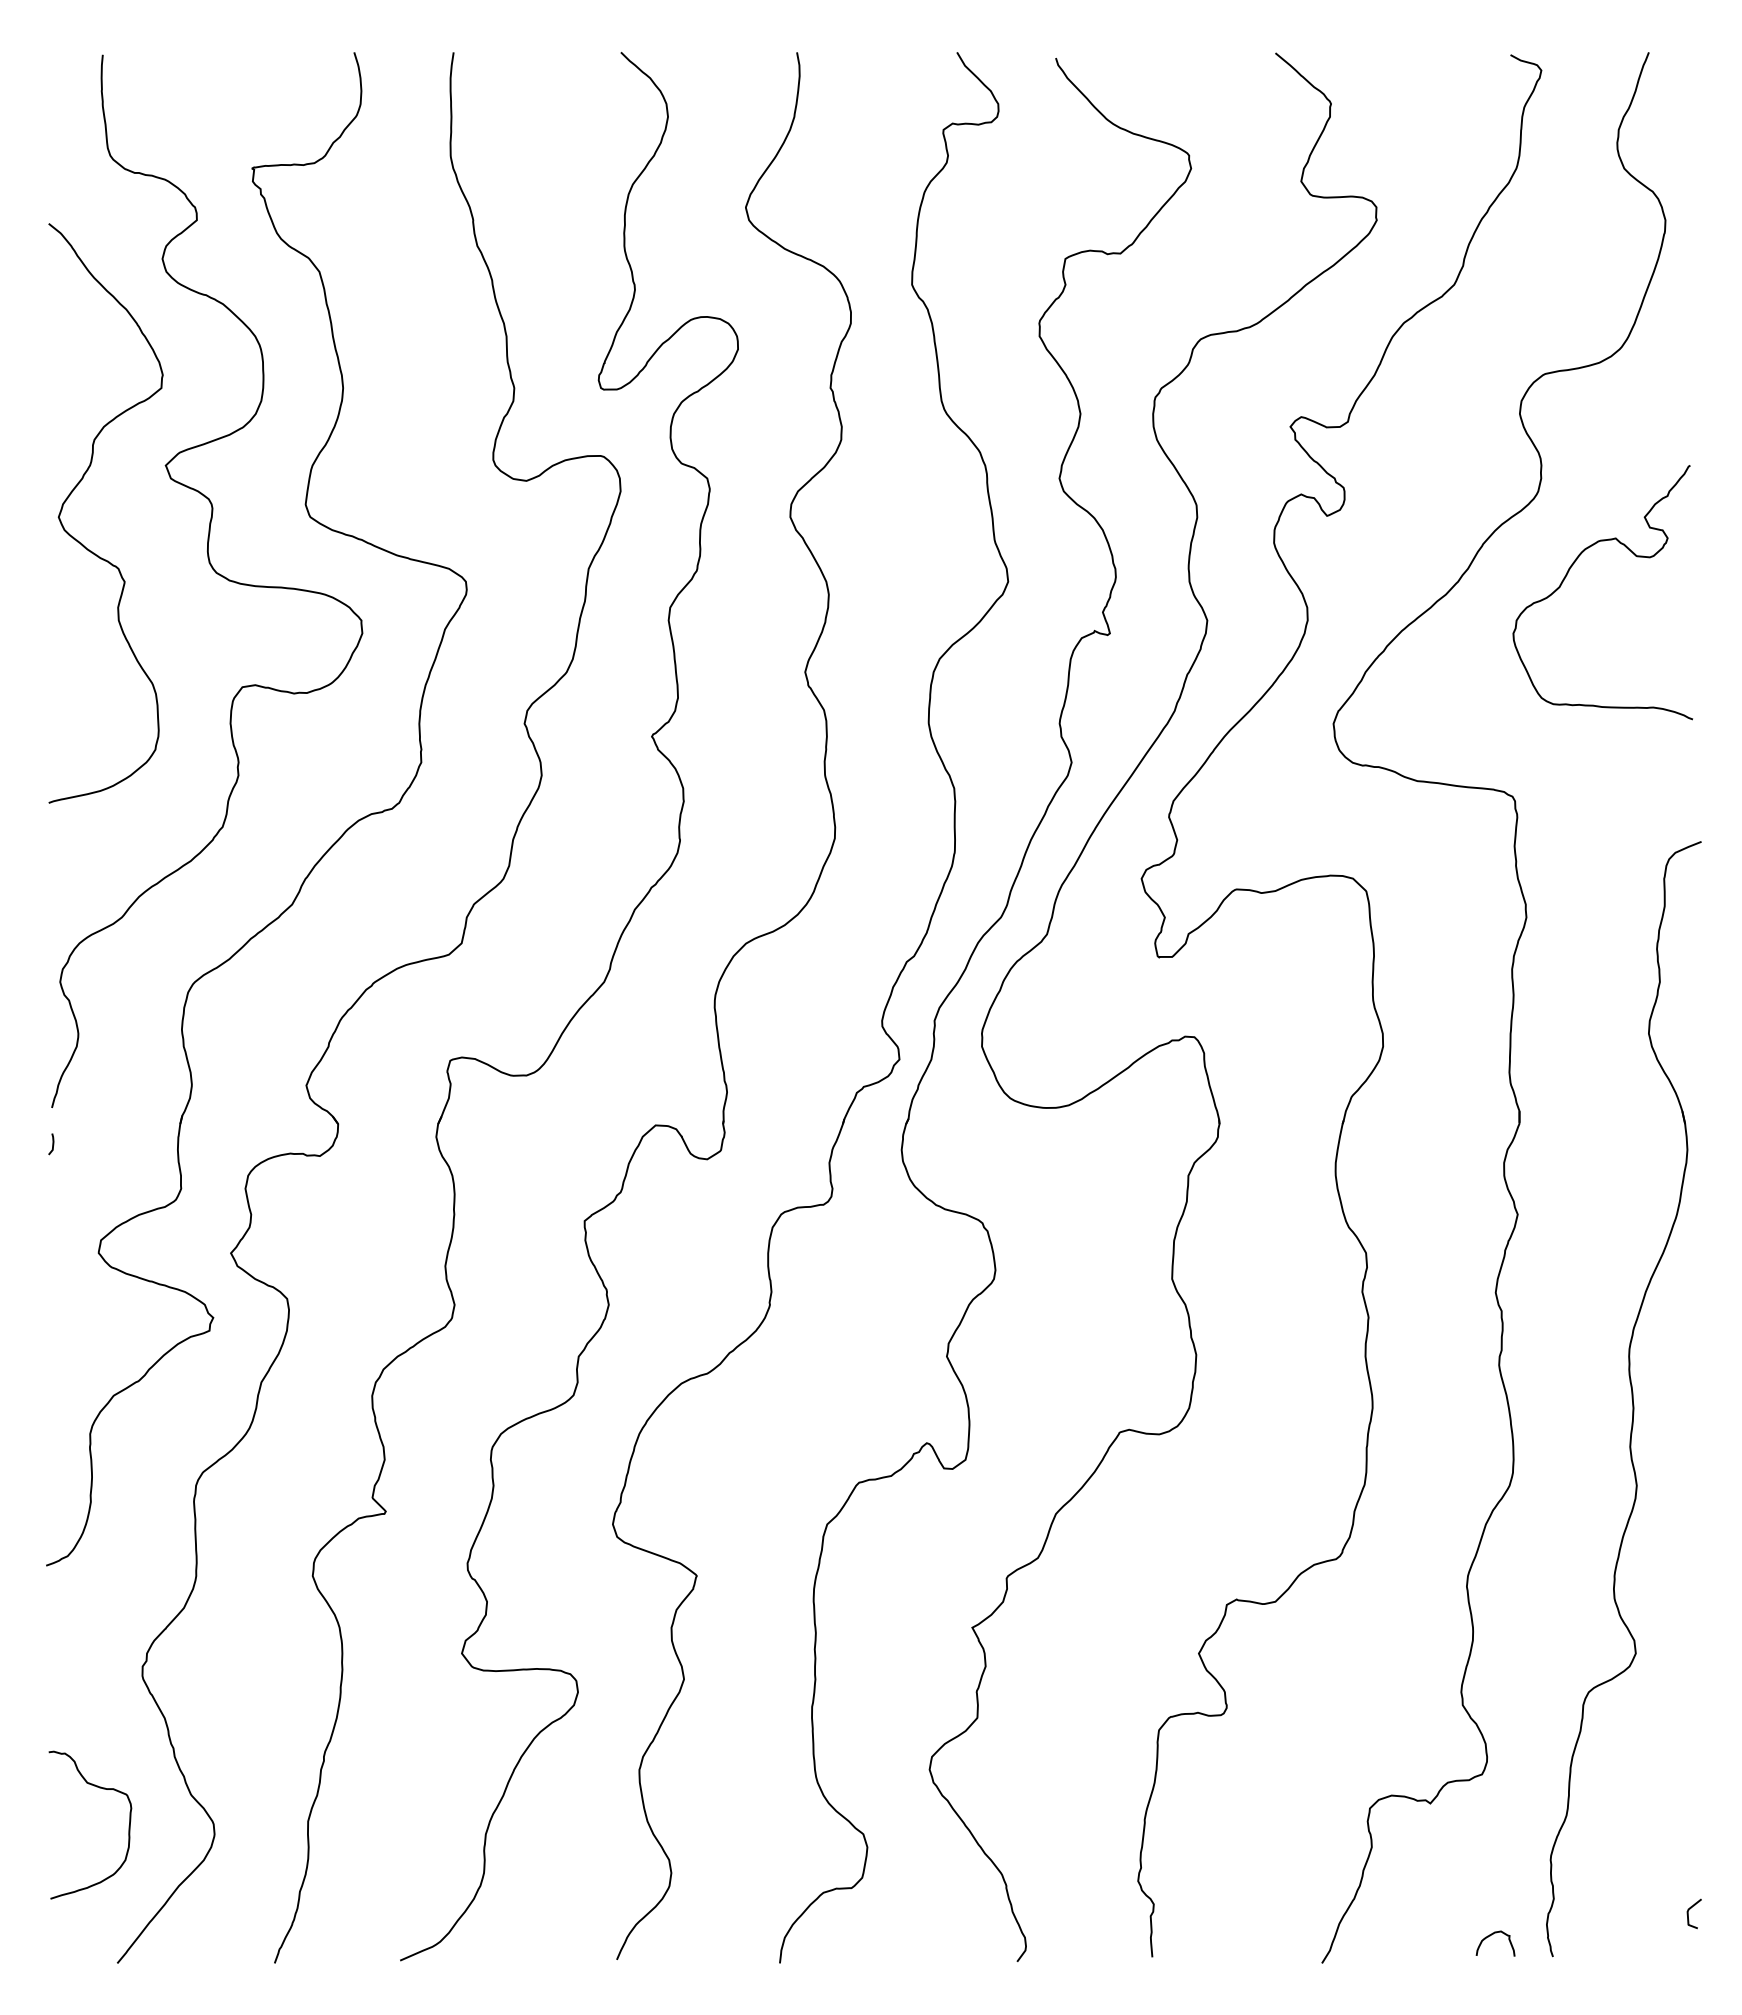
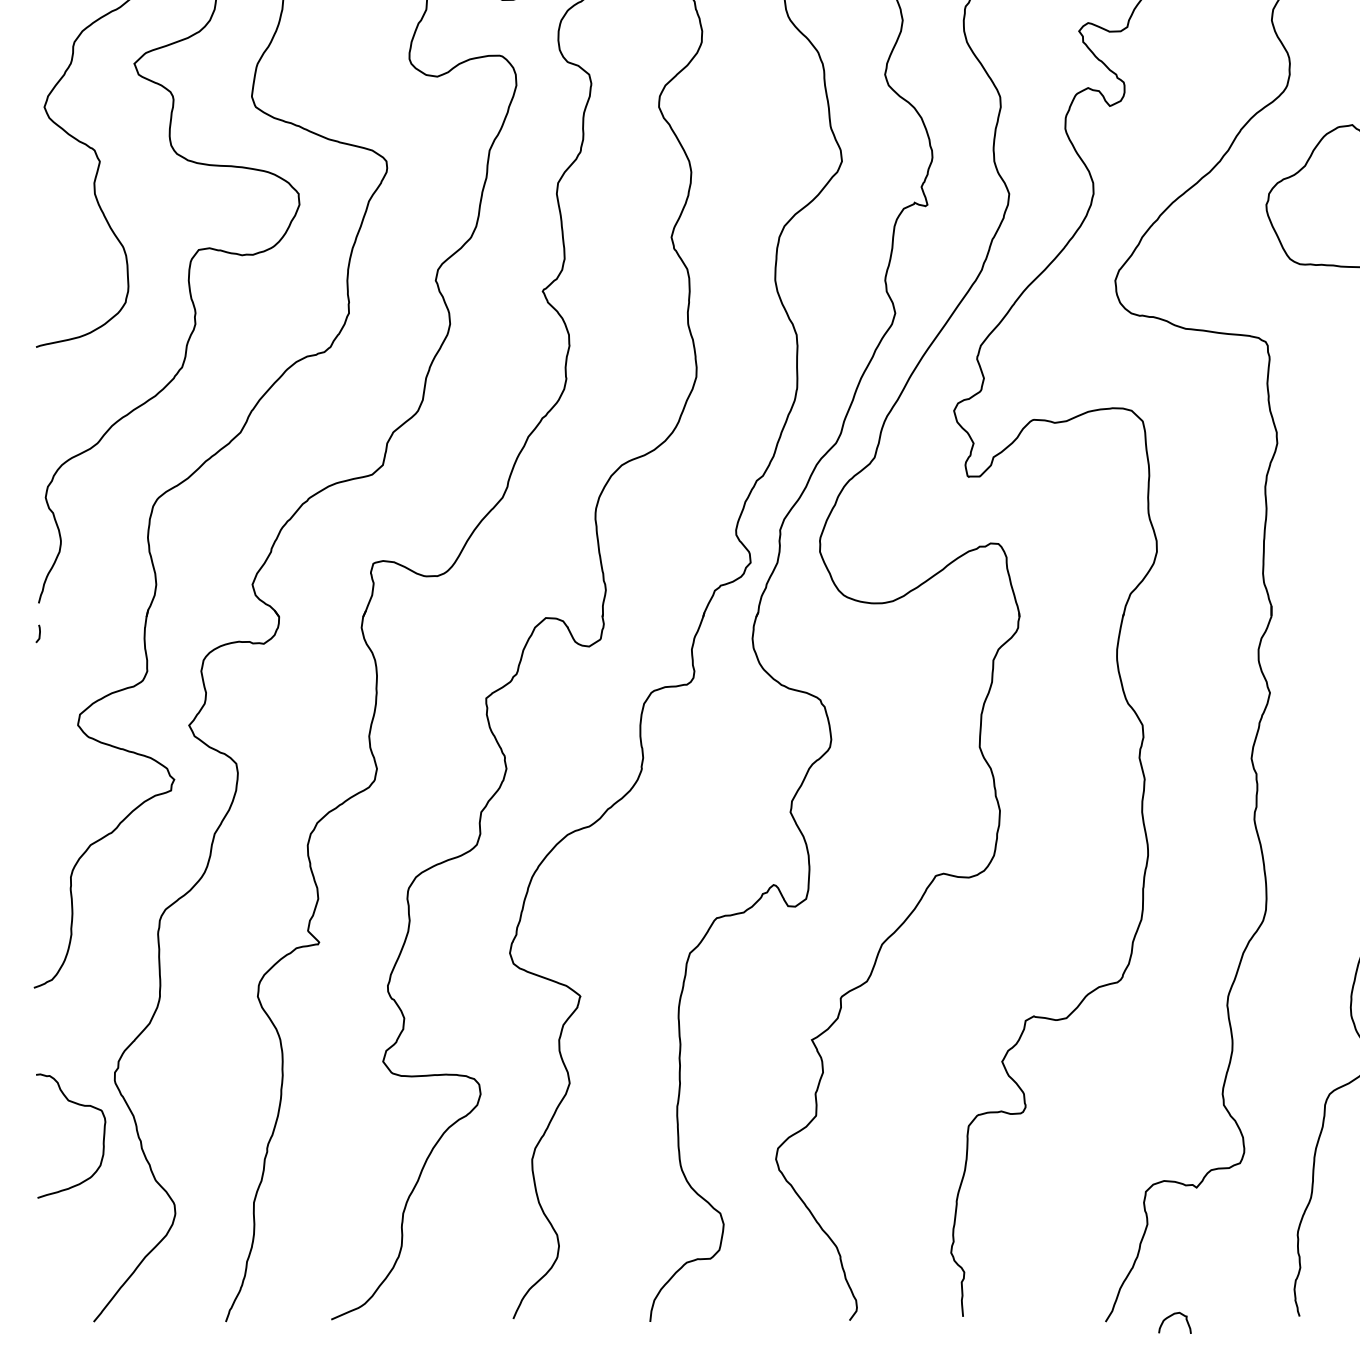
curve: (99, 1788) -> (78, 1105), moved
curve: (1490, 1936) -> (1170, 1317), moved

